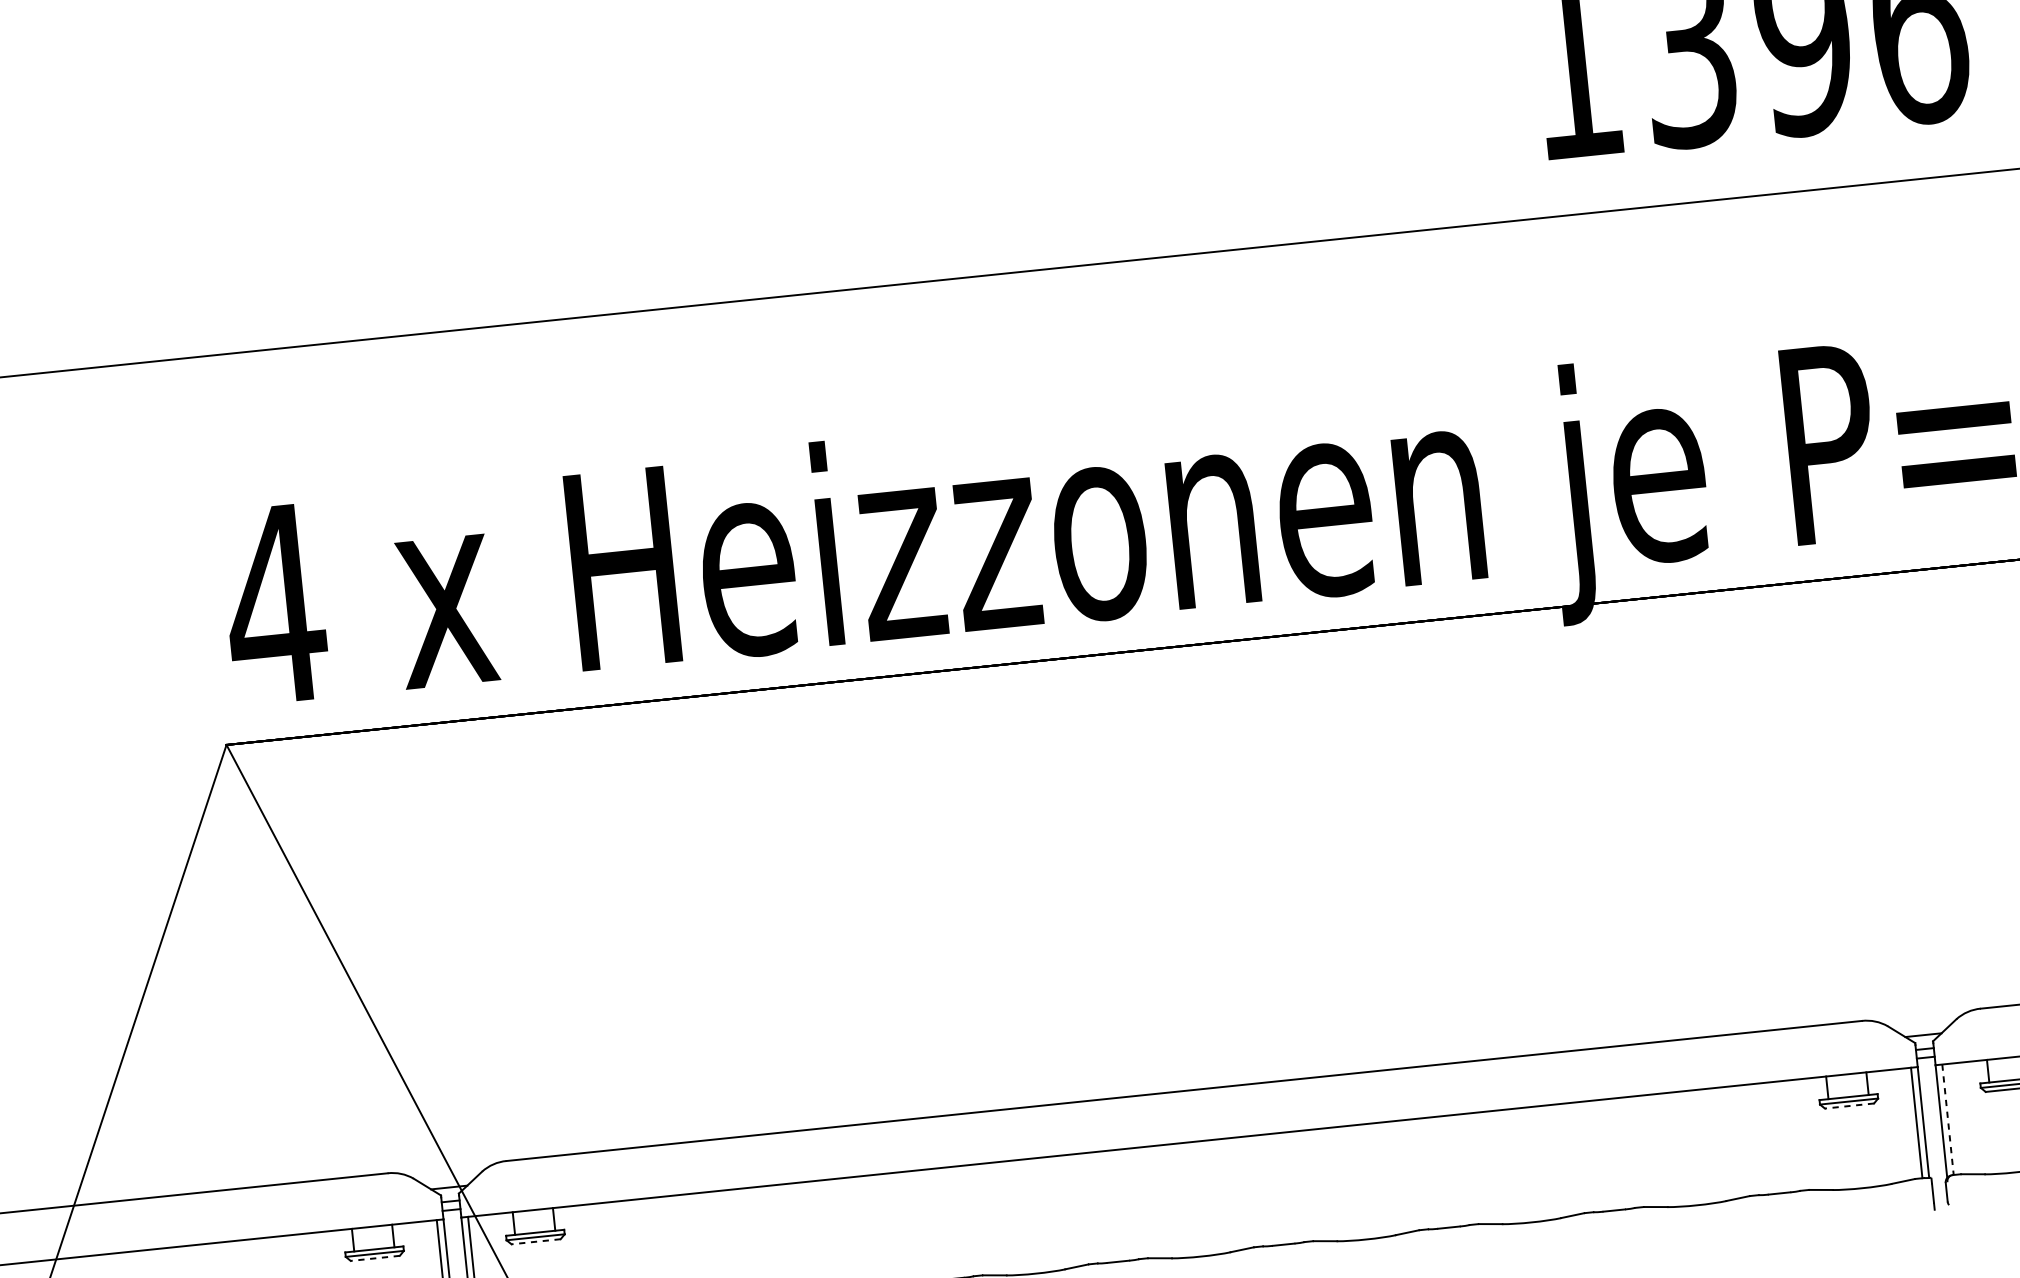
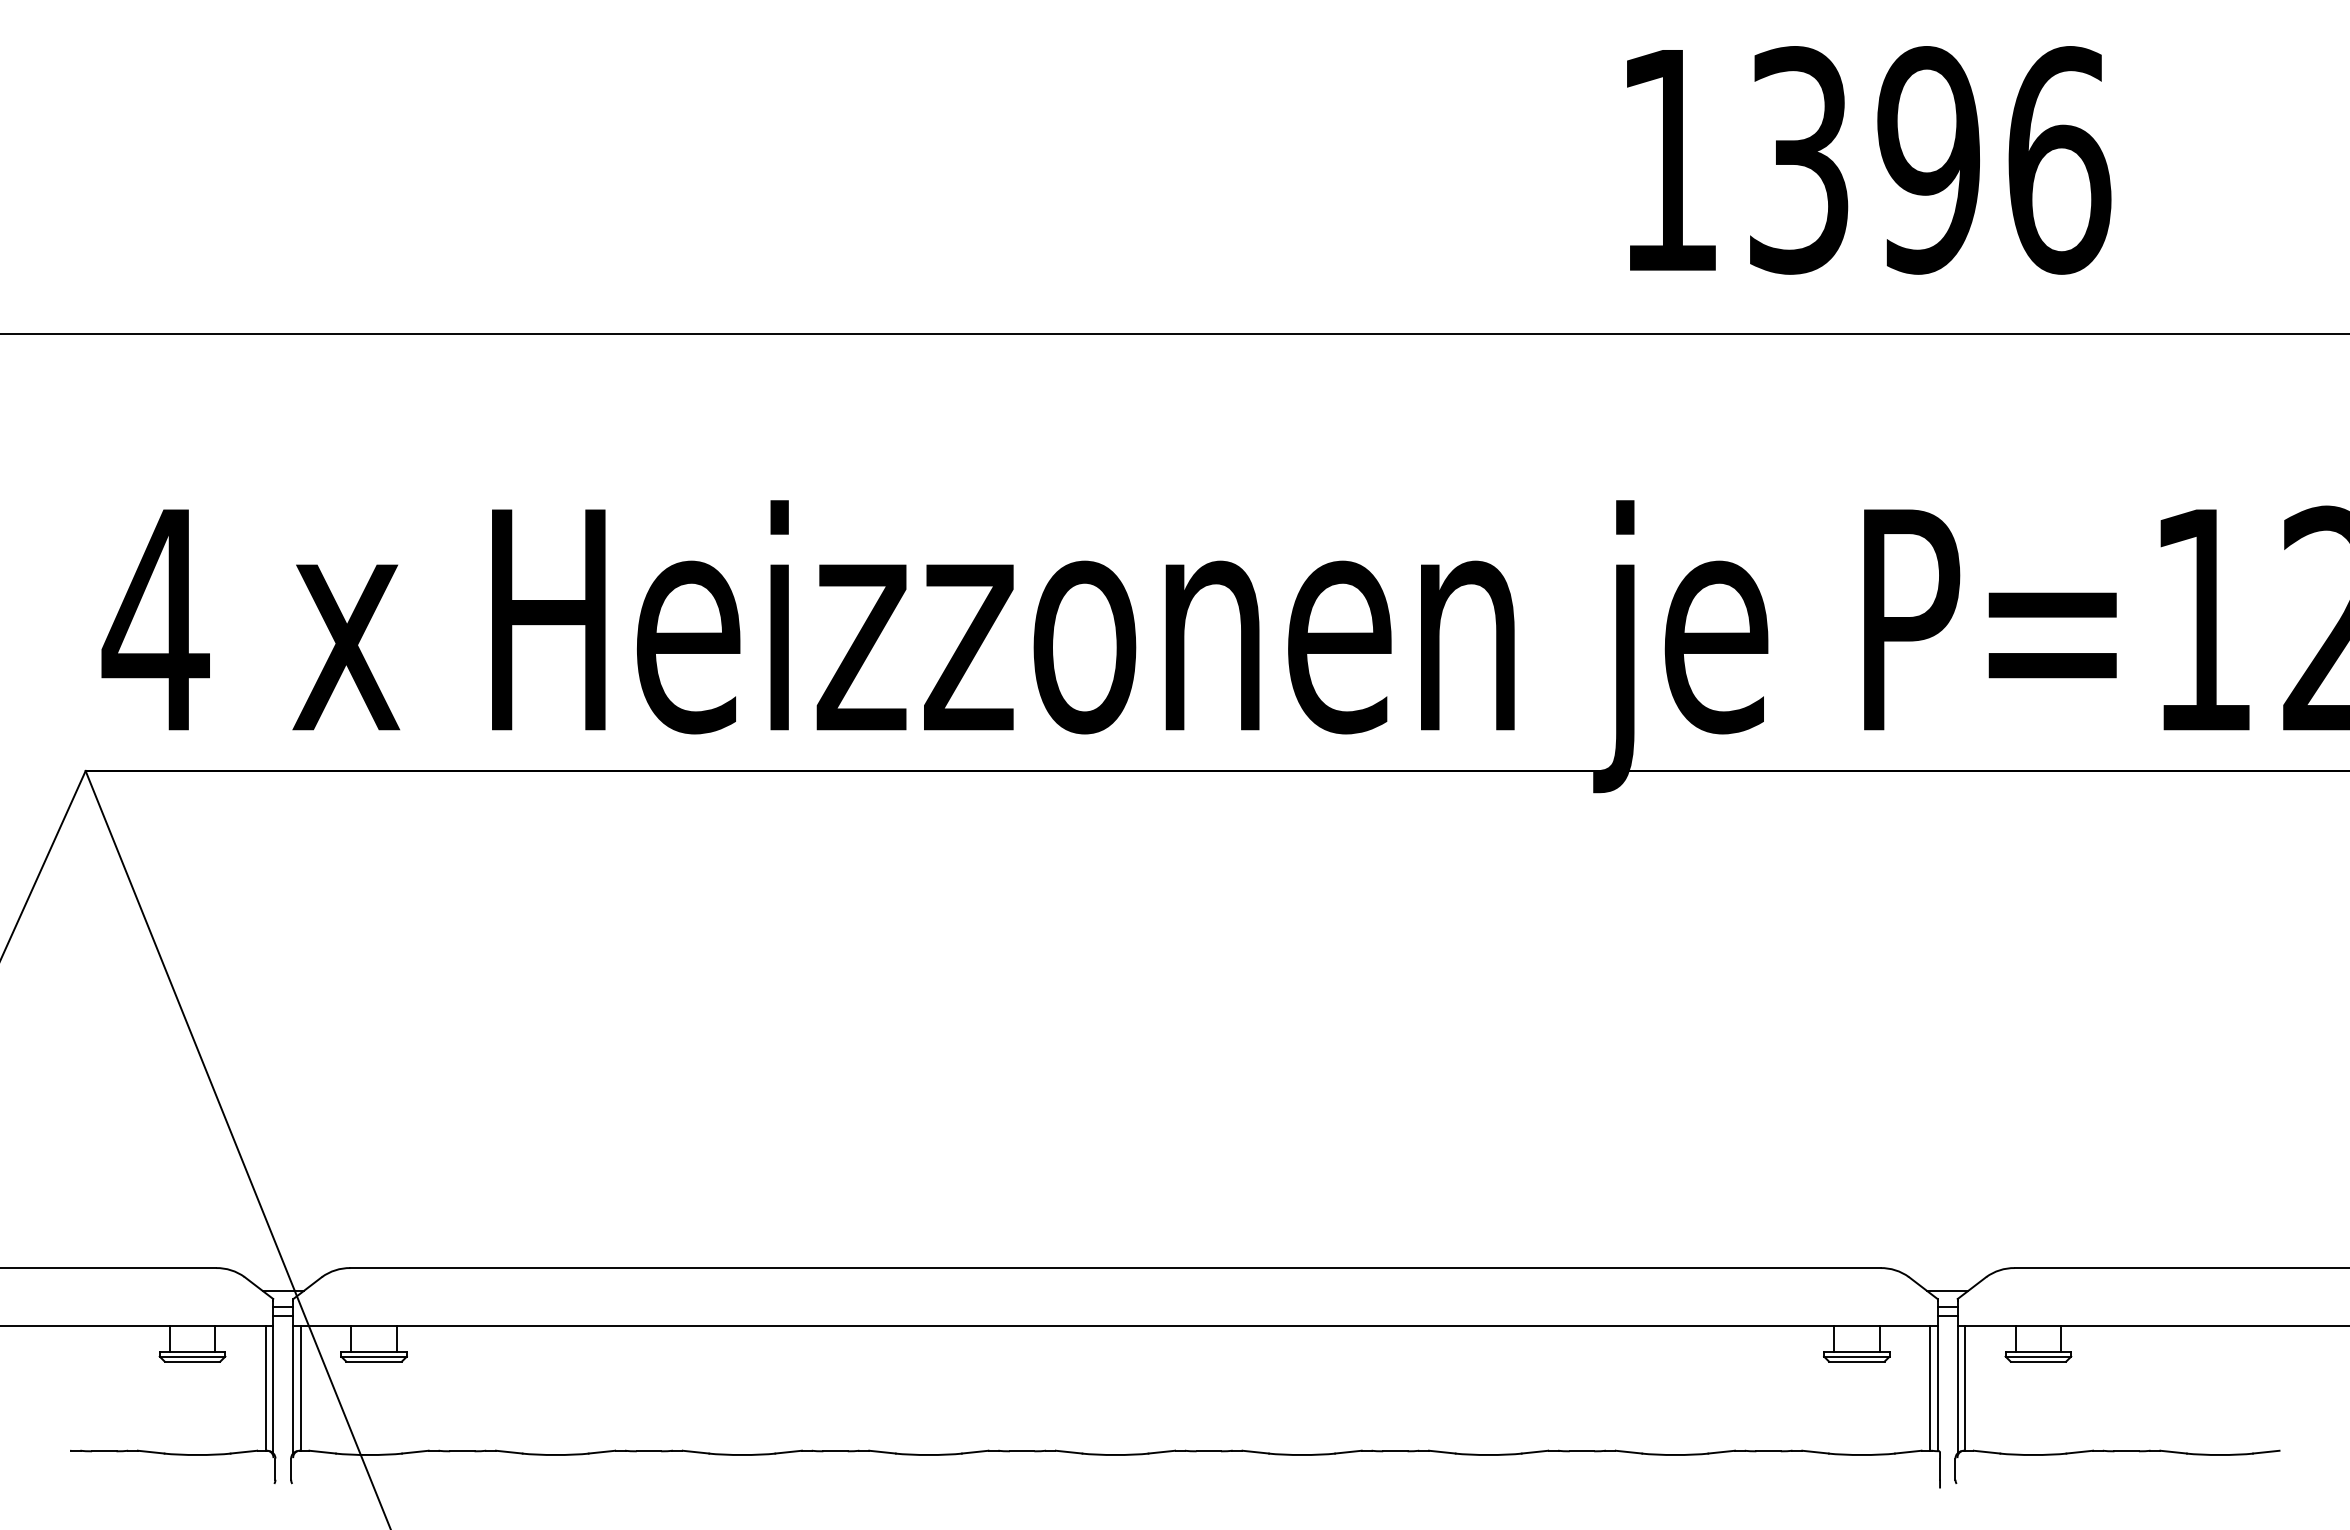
line: (1849, 1105) -> (1856, 1361), dashed -> solid
line: (1948, 1119) -> (1965, 1388), dashed -> solid
line: (536, 1241) -> (374, 1361), dashed -> solid
line: (375, 1258) -> (192, 1361), dashed -> solid

